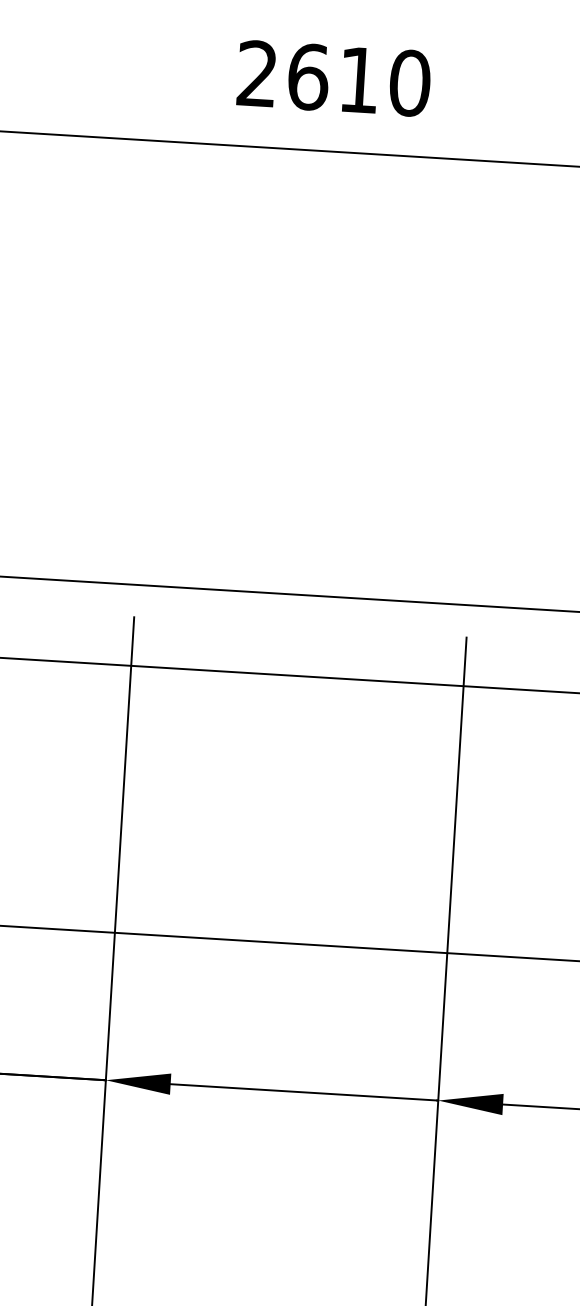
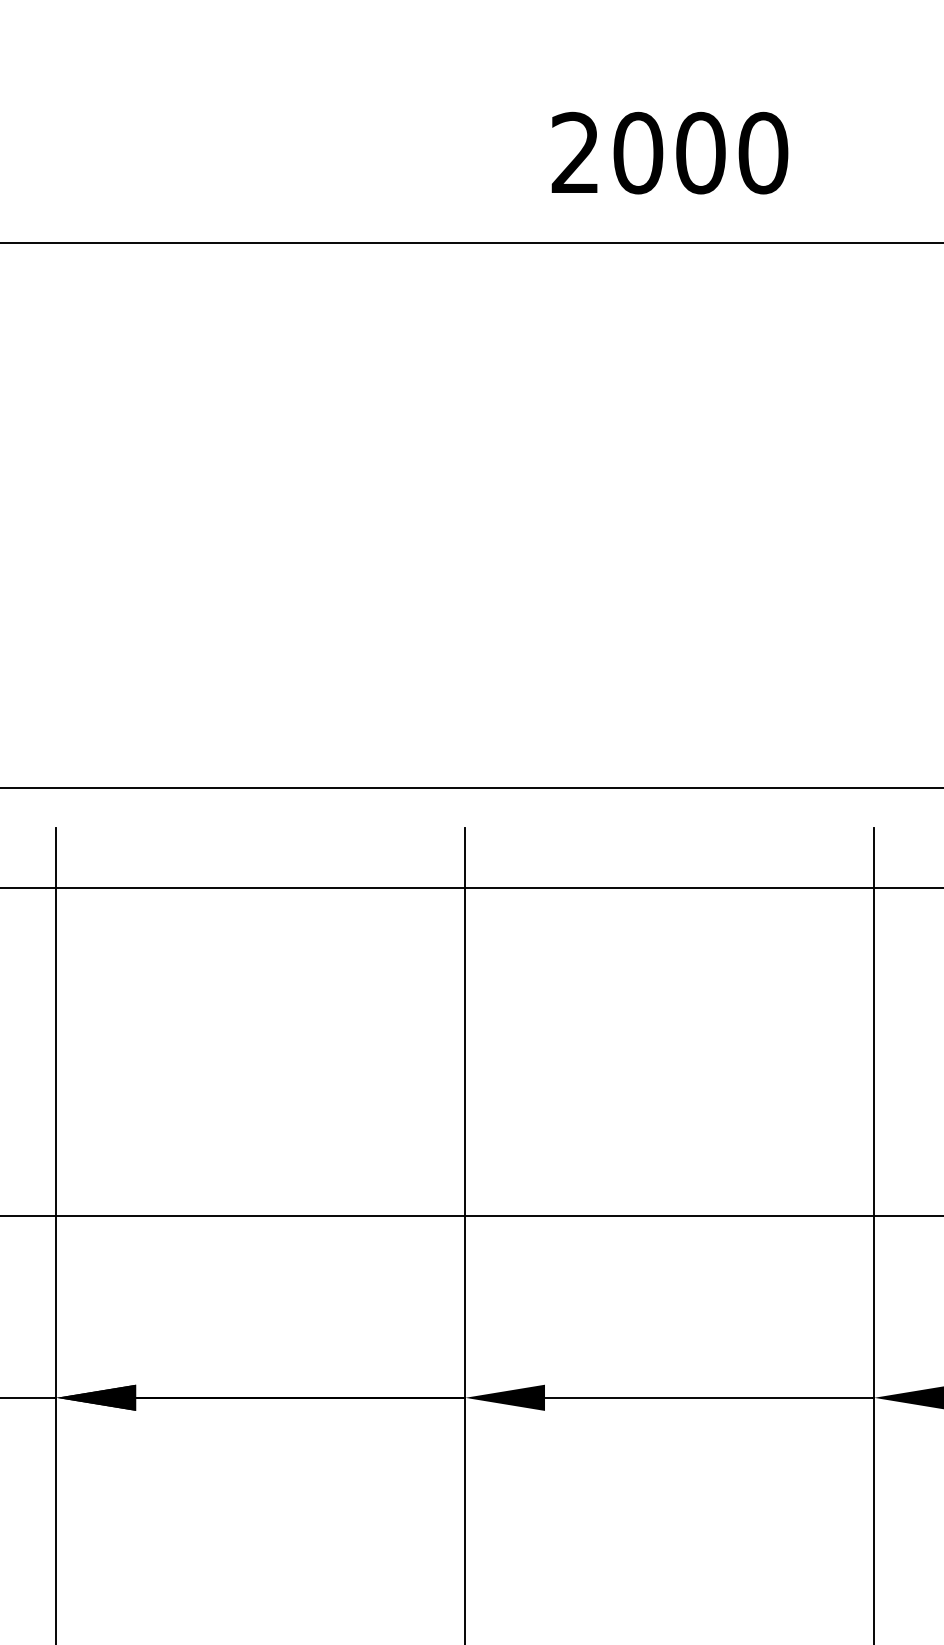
text: (333, 78) -> (669, 152), 2610 -> 2000

